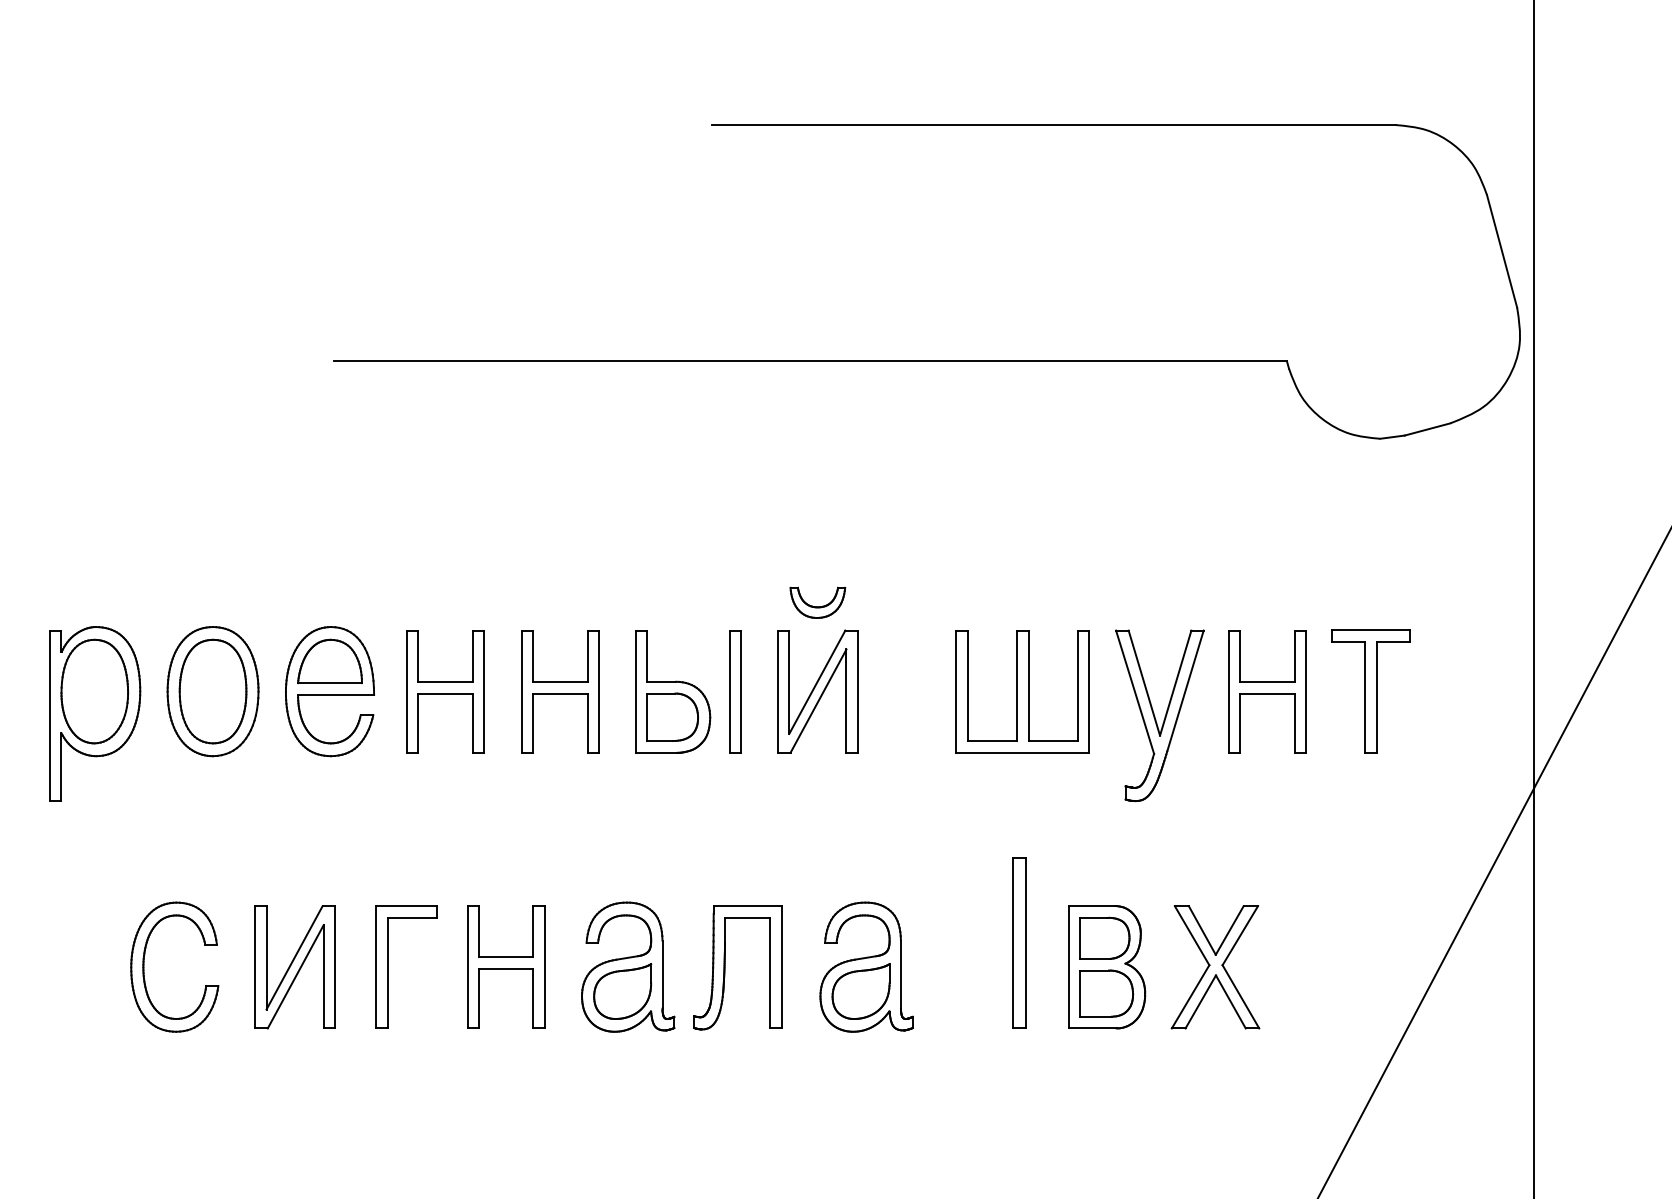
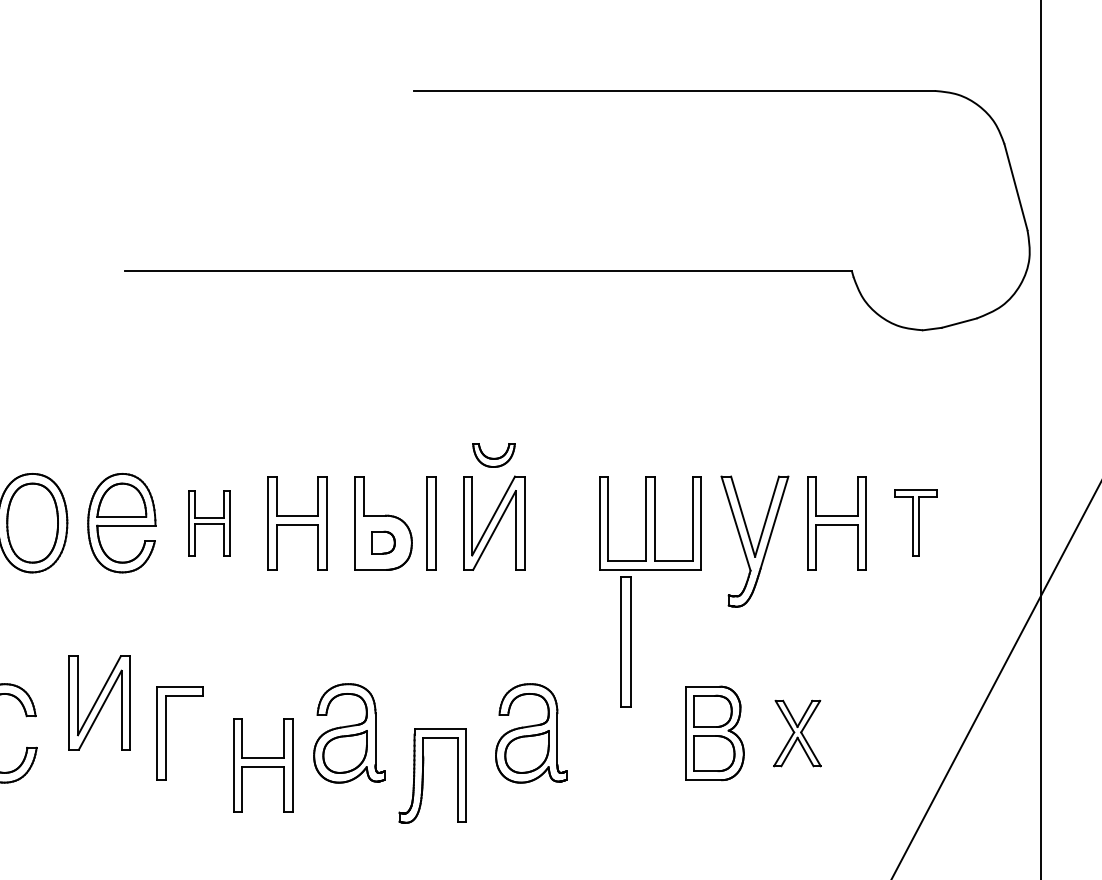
part: (445, 691) -> (209, 523), size x0.7
part: (1370, 691) -> (915, 523), size x0.7
part: (672, 716) -> (383, 542), size x0.6
part: (1019, 942) -> (625, 641), moved
part: (506, 966) -> (263, 764), moved
part: (294, 967) -> (99, 703), moved
part: (725, 967) -> (423, 775), moved
part: (1215, 967) -> (797, 733), size x0.7

